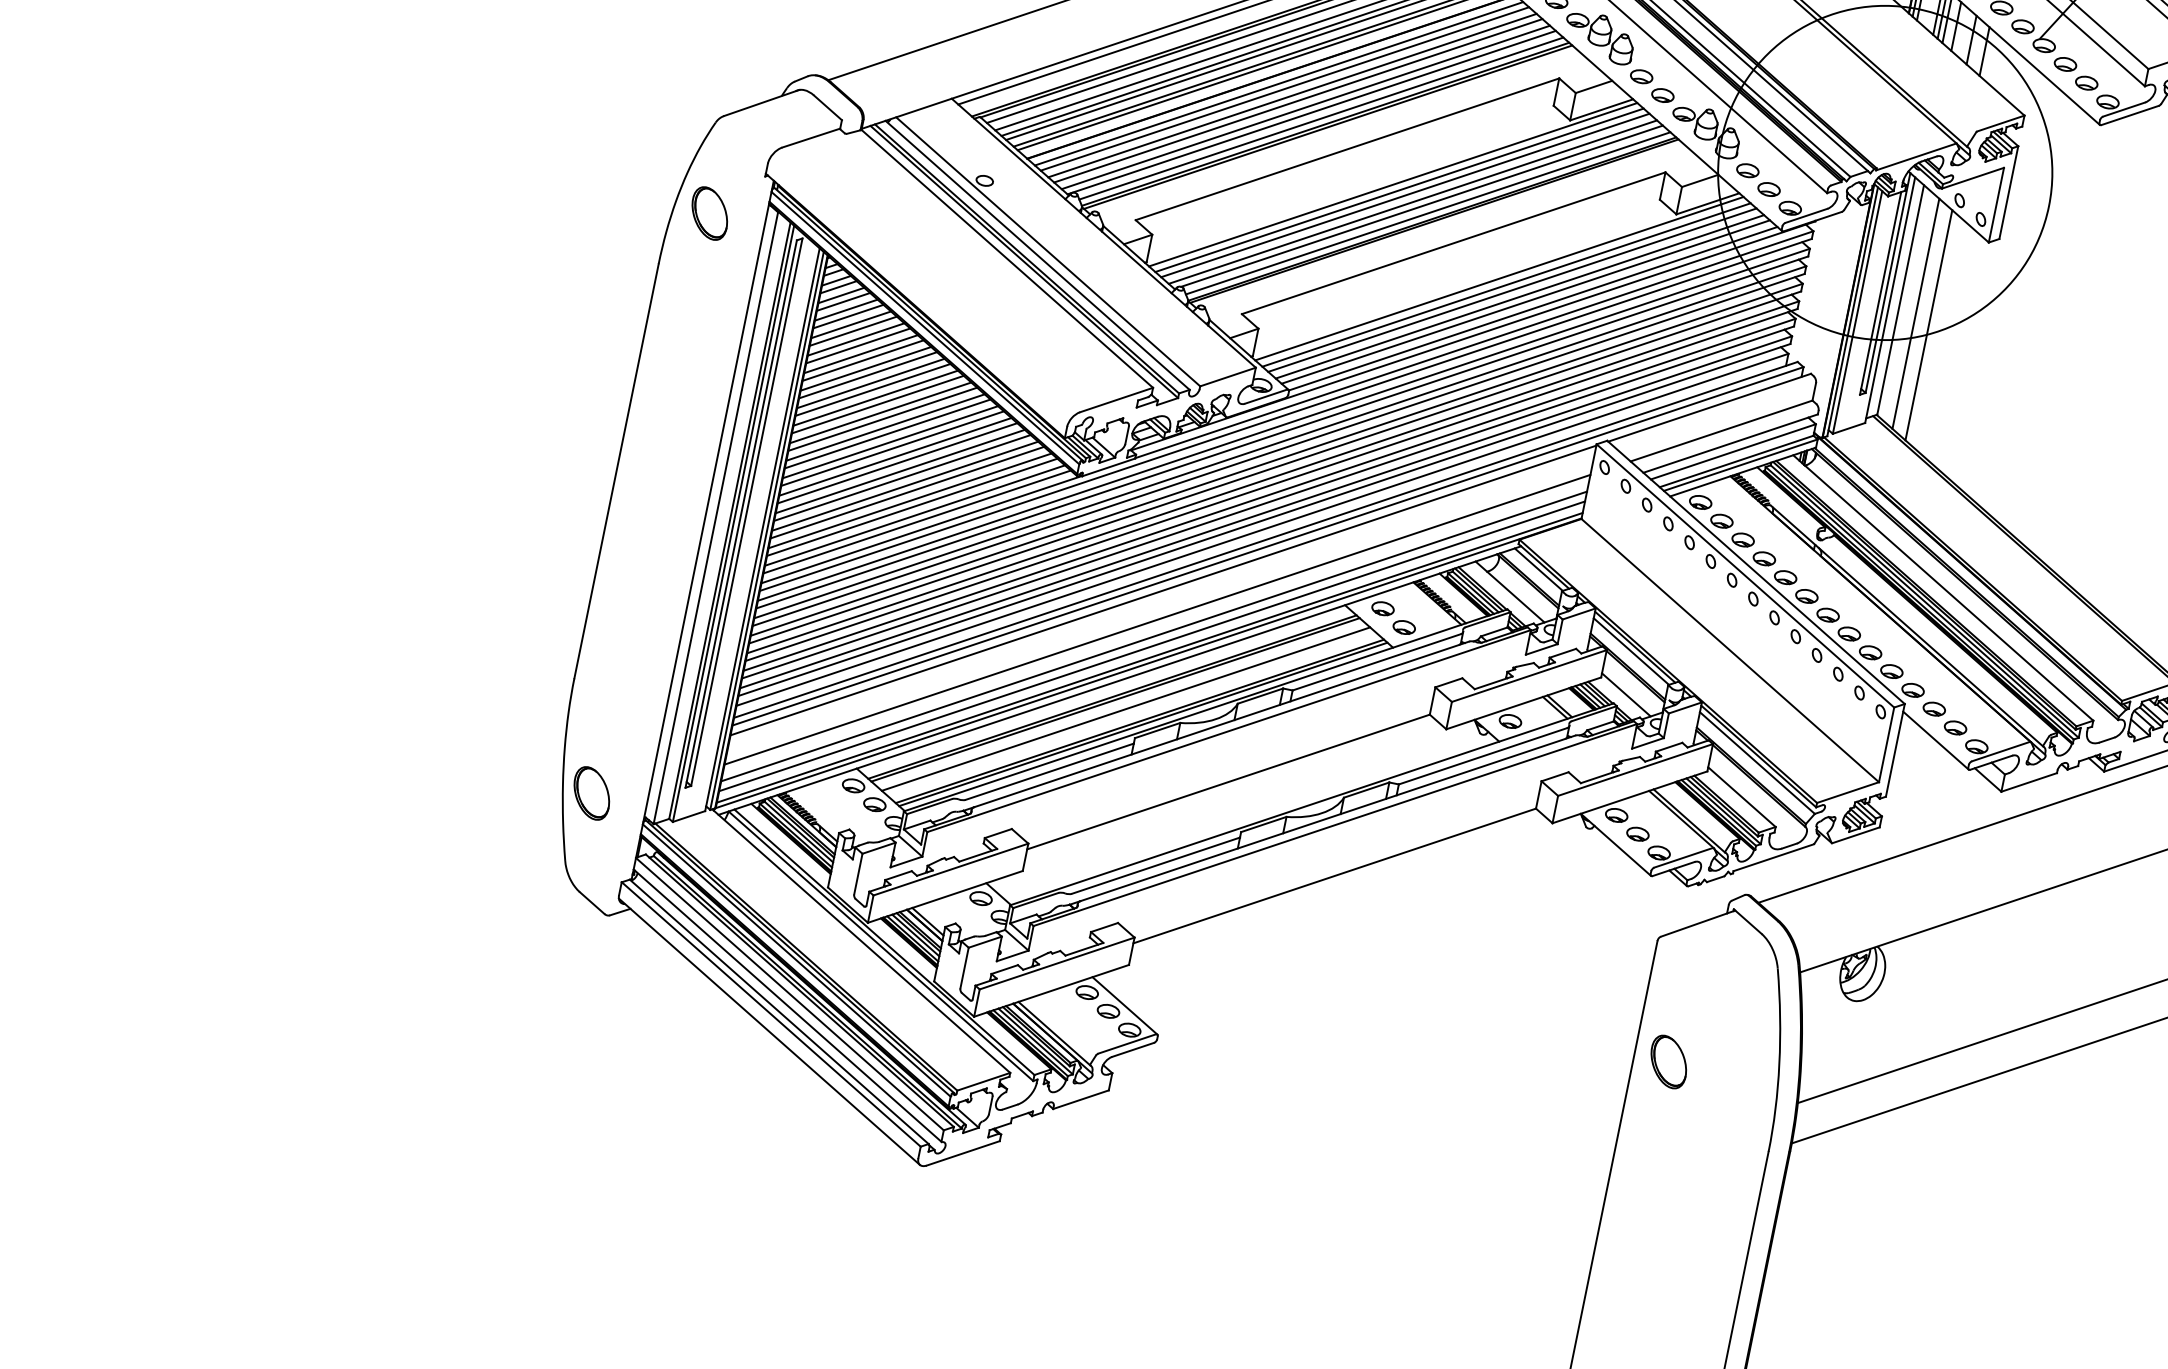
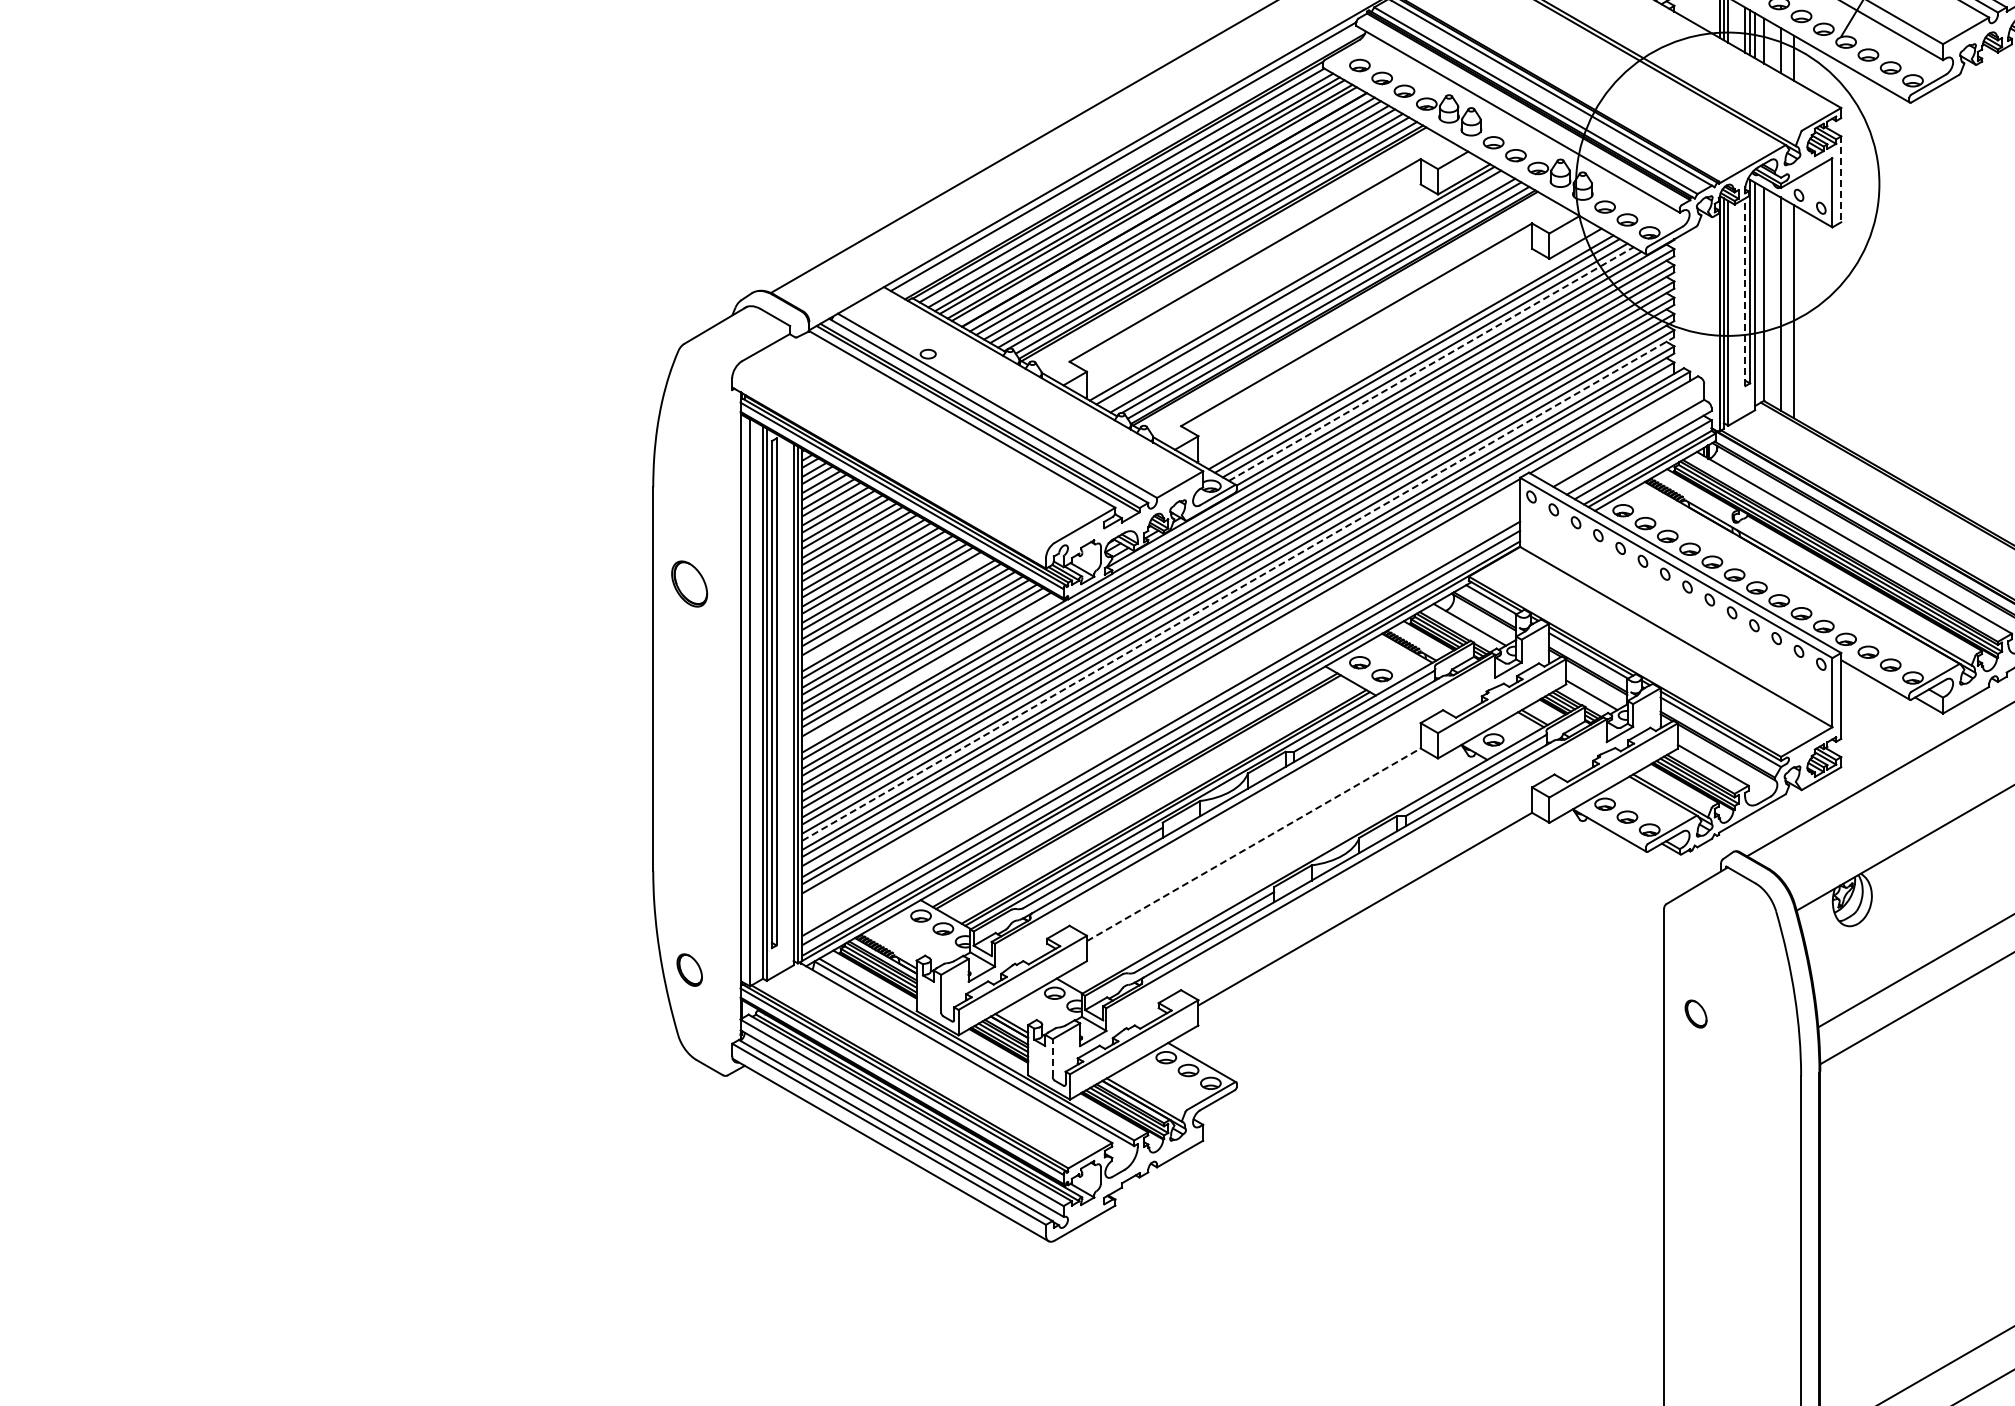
line: (2009, 192) -> (1841, 179), solid -> dashed
line: (1404, 194) -> (1304, 290), removed
part: (709, 212) -> (689, 583), moved
line: (1499, 278) -> (1403, 347), removed
line: (1880, 293) -> (1745, 292), solid -> dashed
line: (1525, 302) -> (1431, 364), solid -> dashed
line: (892, 447) -> (894, 608), removed
line: (1268, 501) -> (1238, 588), solid -> dashed
line: (916, 521) -> (929, 669), removed
line: (1157, 619) -> (1161, 713), removed
line: (1126, 709) -> (1149, 798), removed
line: (1228, 781) -> (1253, 844), solid -> dashed
part: (591, 792) -> (689, 969), size x0.7
line: (964, 968) -> (1052, 1058), solid -> dashed
part: (1668, 1061) -> (1695, 1013), size x0.6

